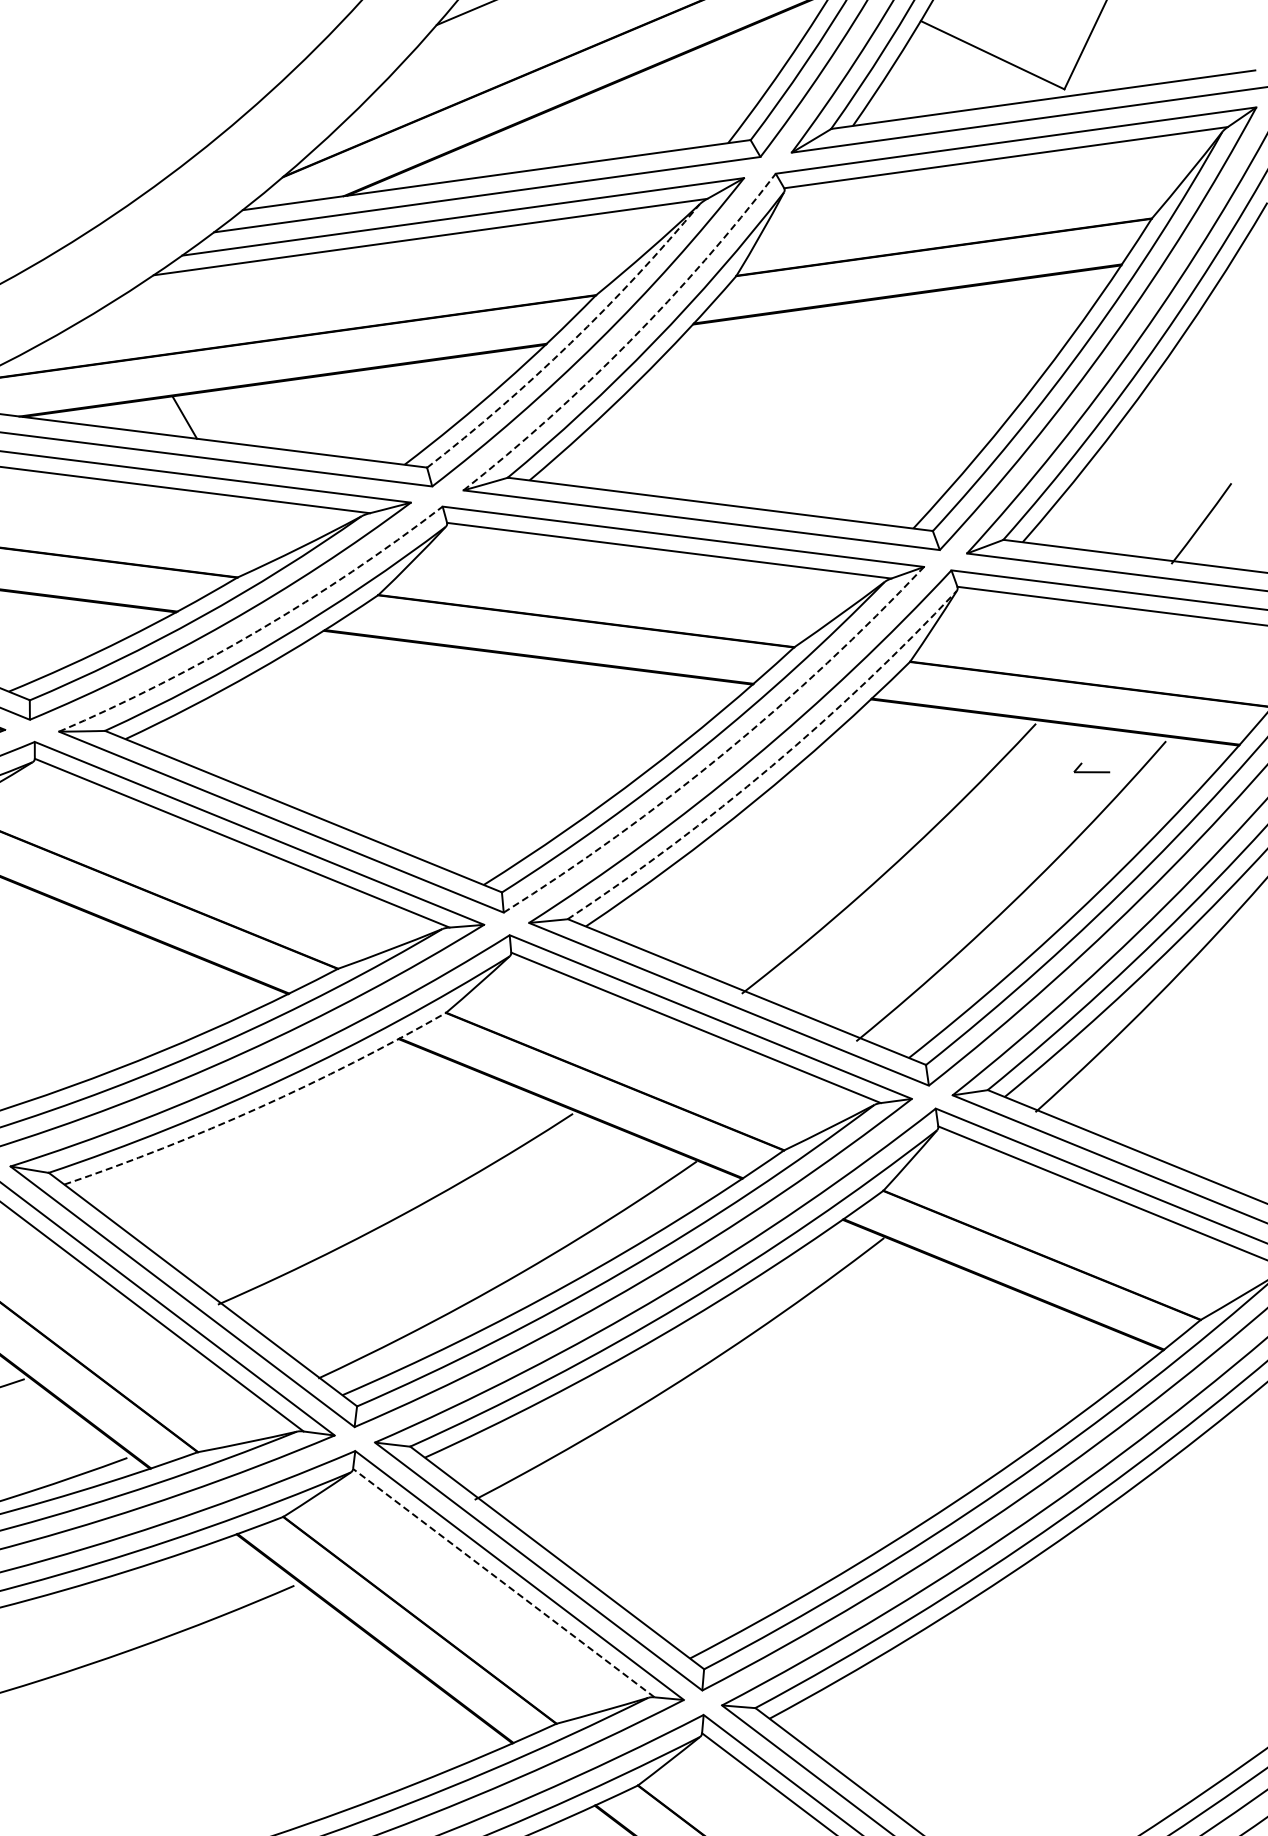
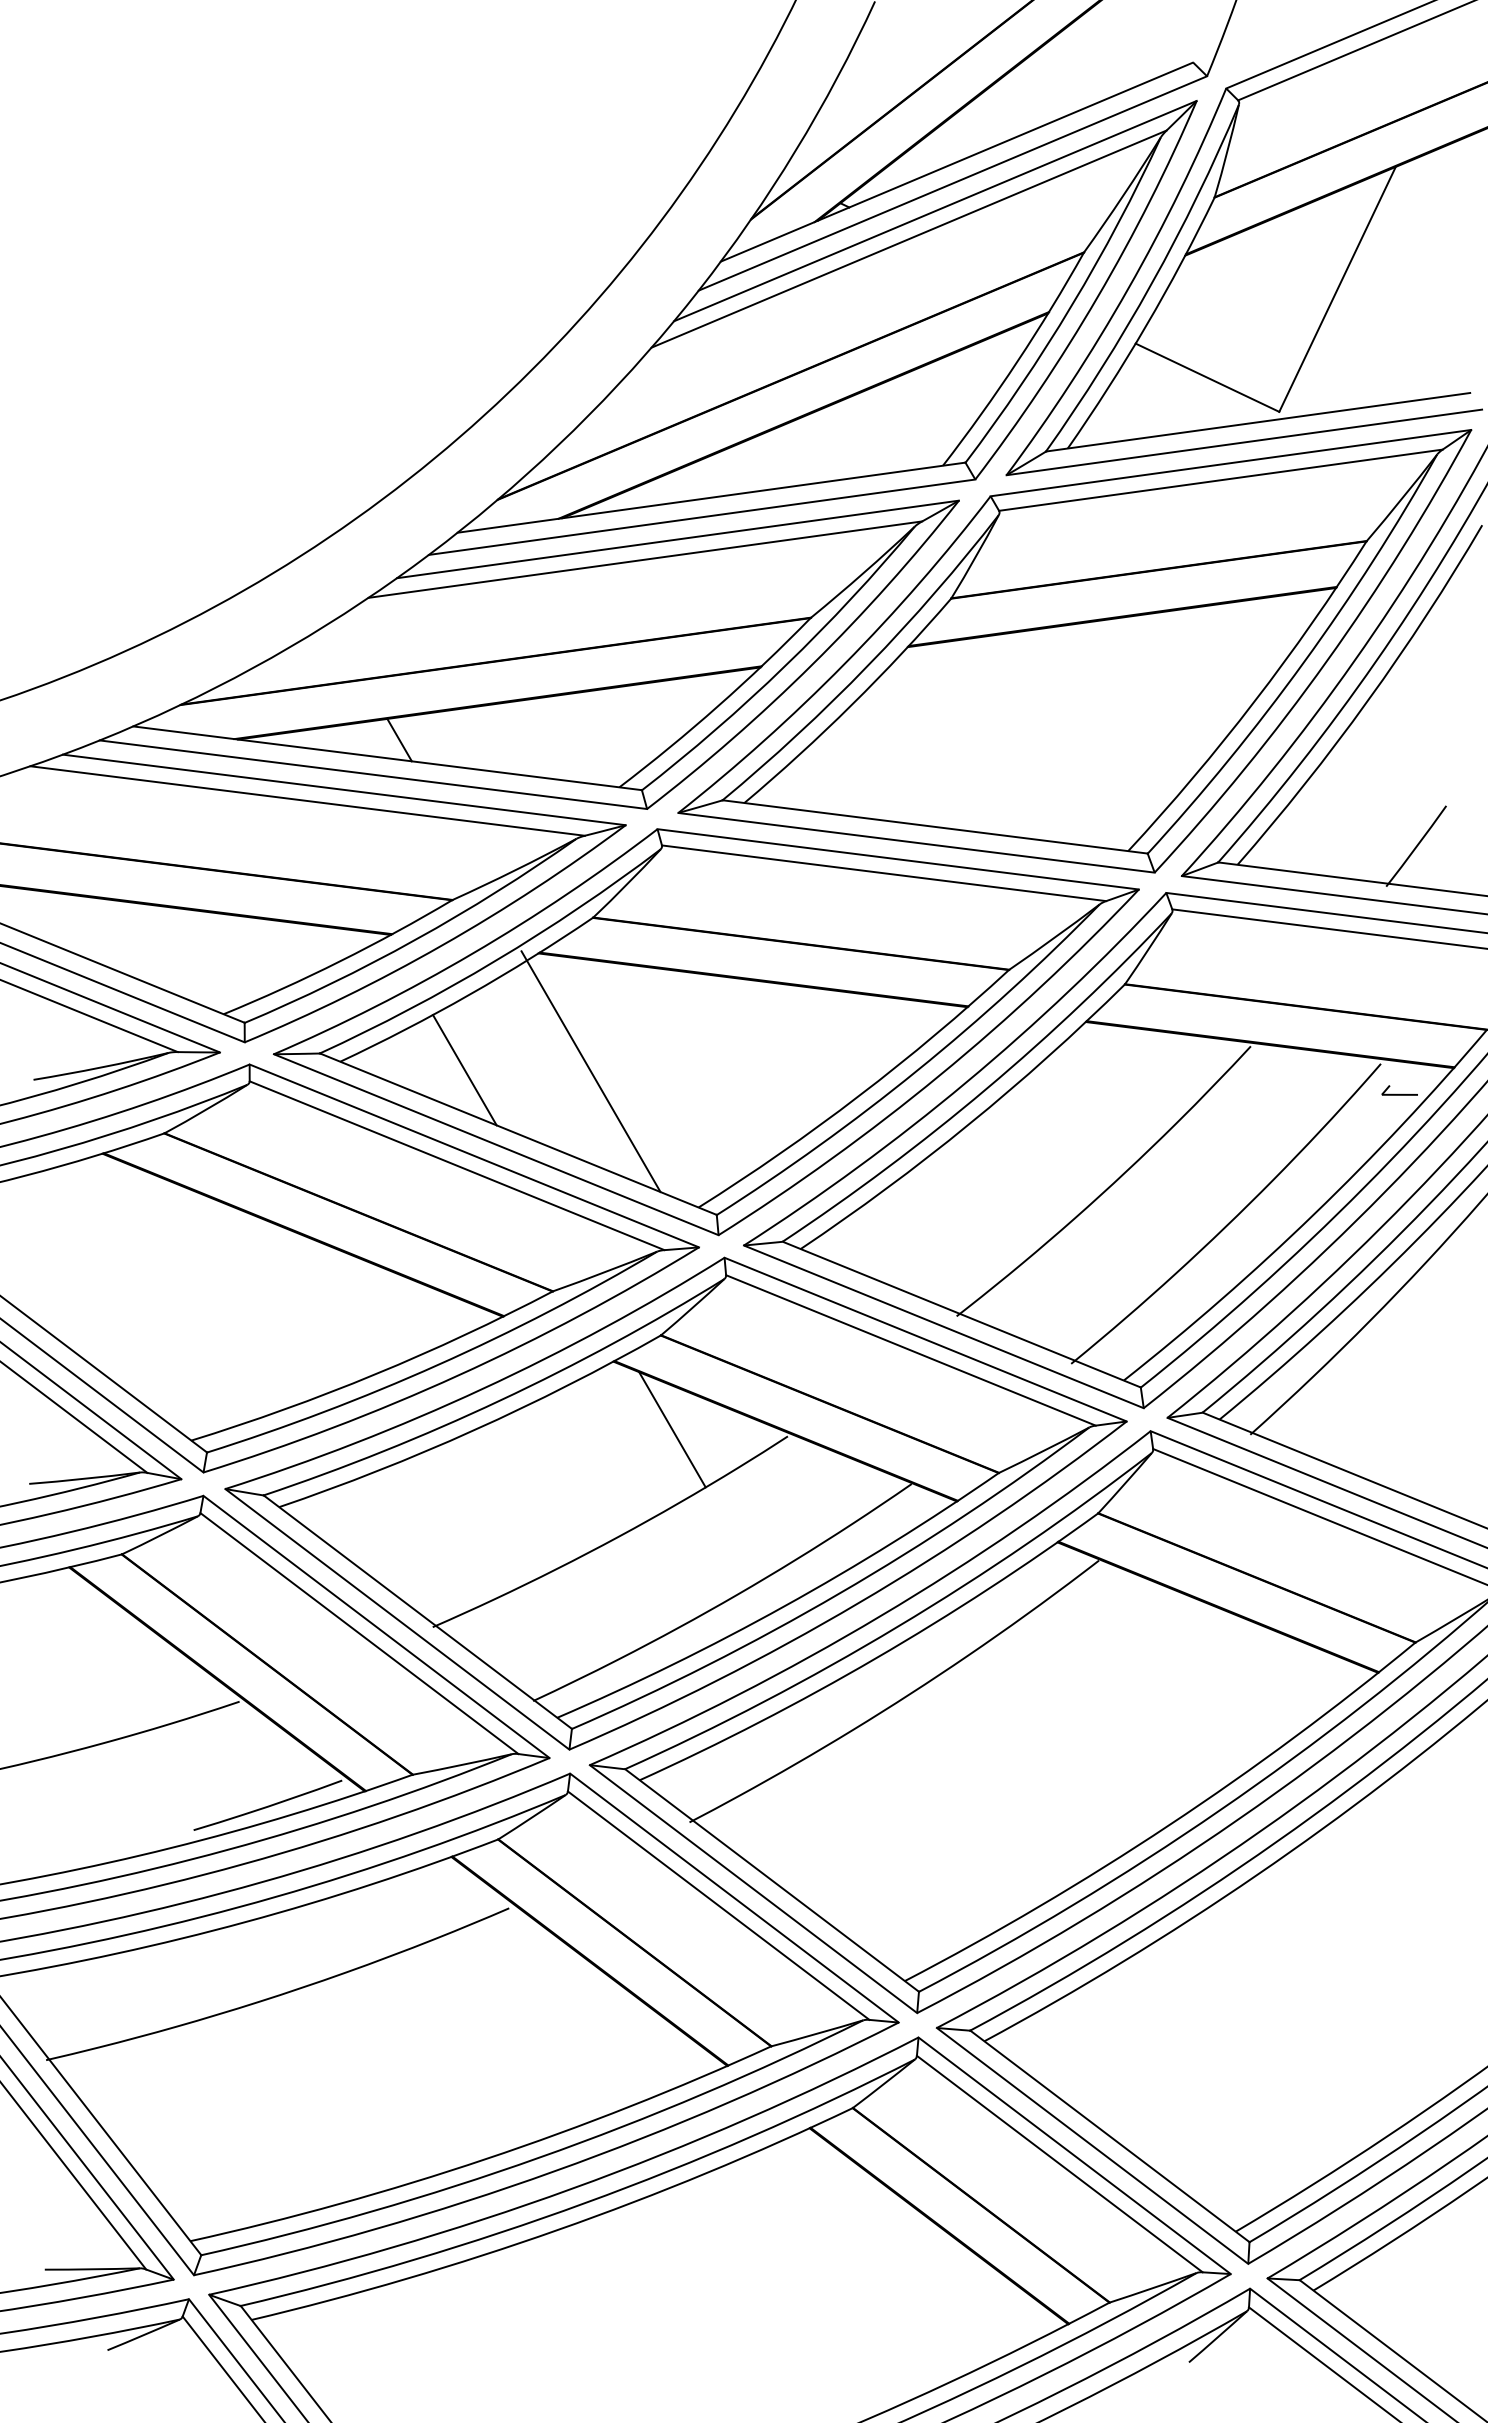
arc: (629, 341) -> (844, 664), dashed -> solid
arc: (570, 342) -> (785, 665), dashed -> solid
arc: (257, 630) -> (472, 953), dashed -> solid
line: (249, 747) -> (464, 1070), added
line: (375, 748) -> (590, 1071), added
arc: (724, 752) -> (939, 1075), dashed -> solid
arc: (771, 765) -> (986, 1088), dashed -> solid
part: (1091, 767) -> (1399, 1090), moved
line: (457, 1106) -> (672, 1429), added
arc: (259, 1107) -> (474, 1430), dashed -> solid
line: (503, 1582) -> (718, 1905), dashed -> solid

